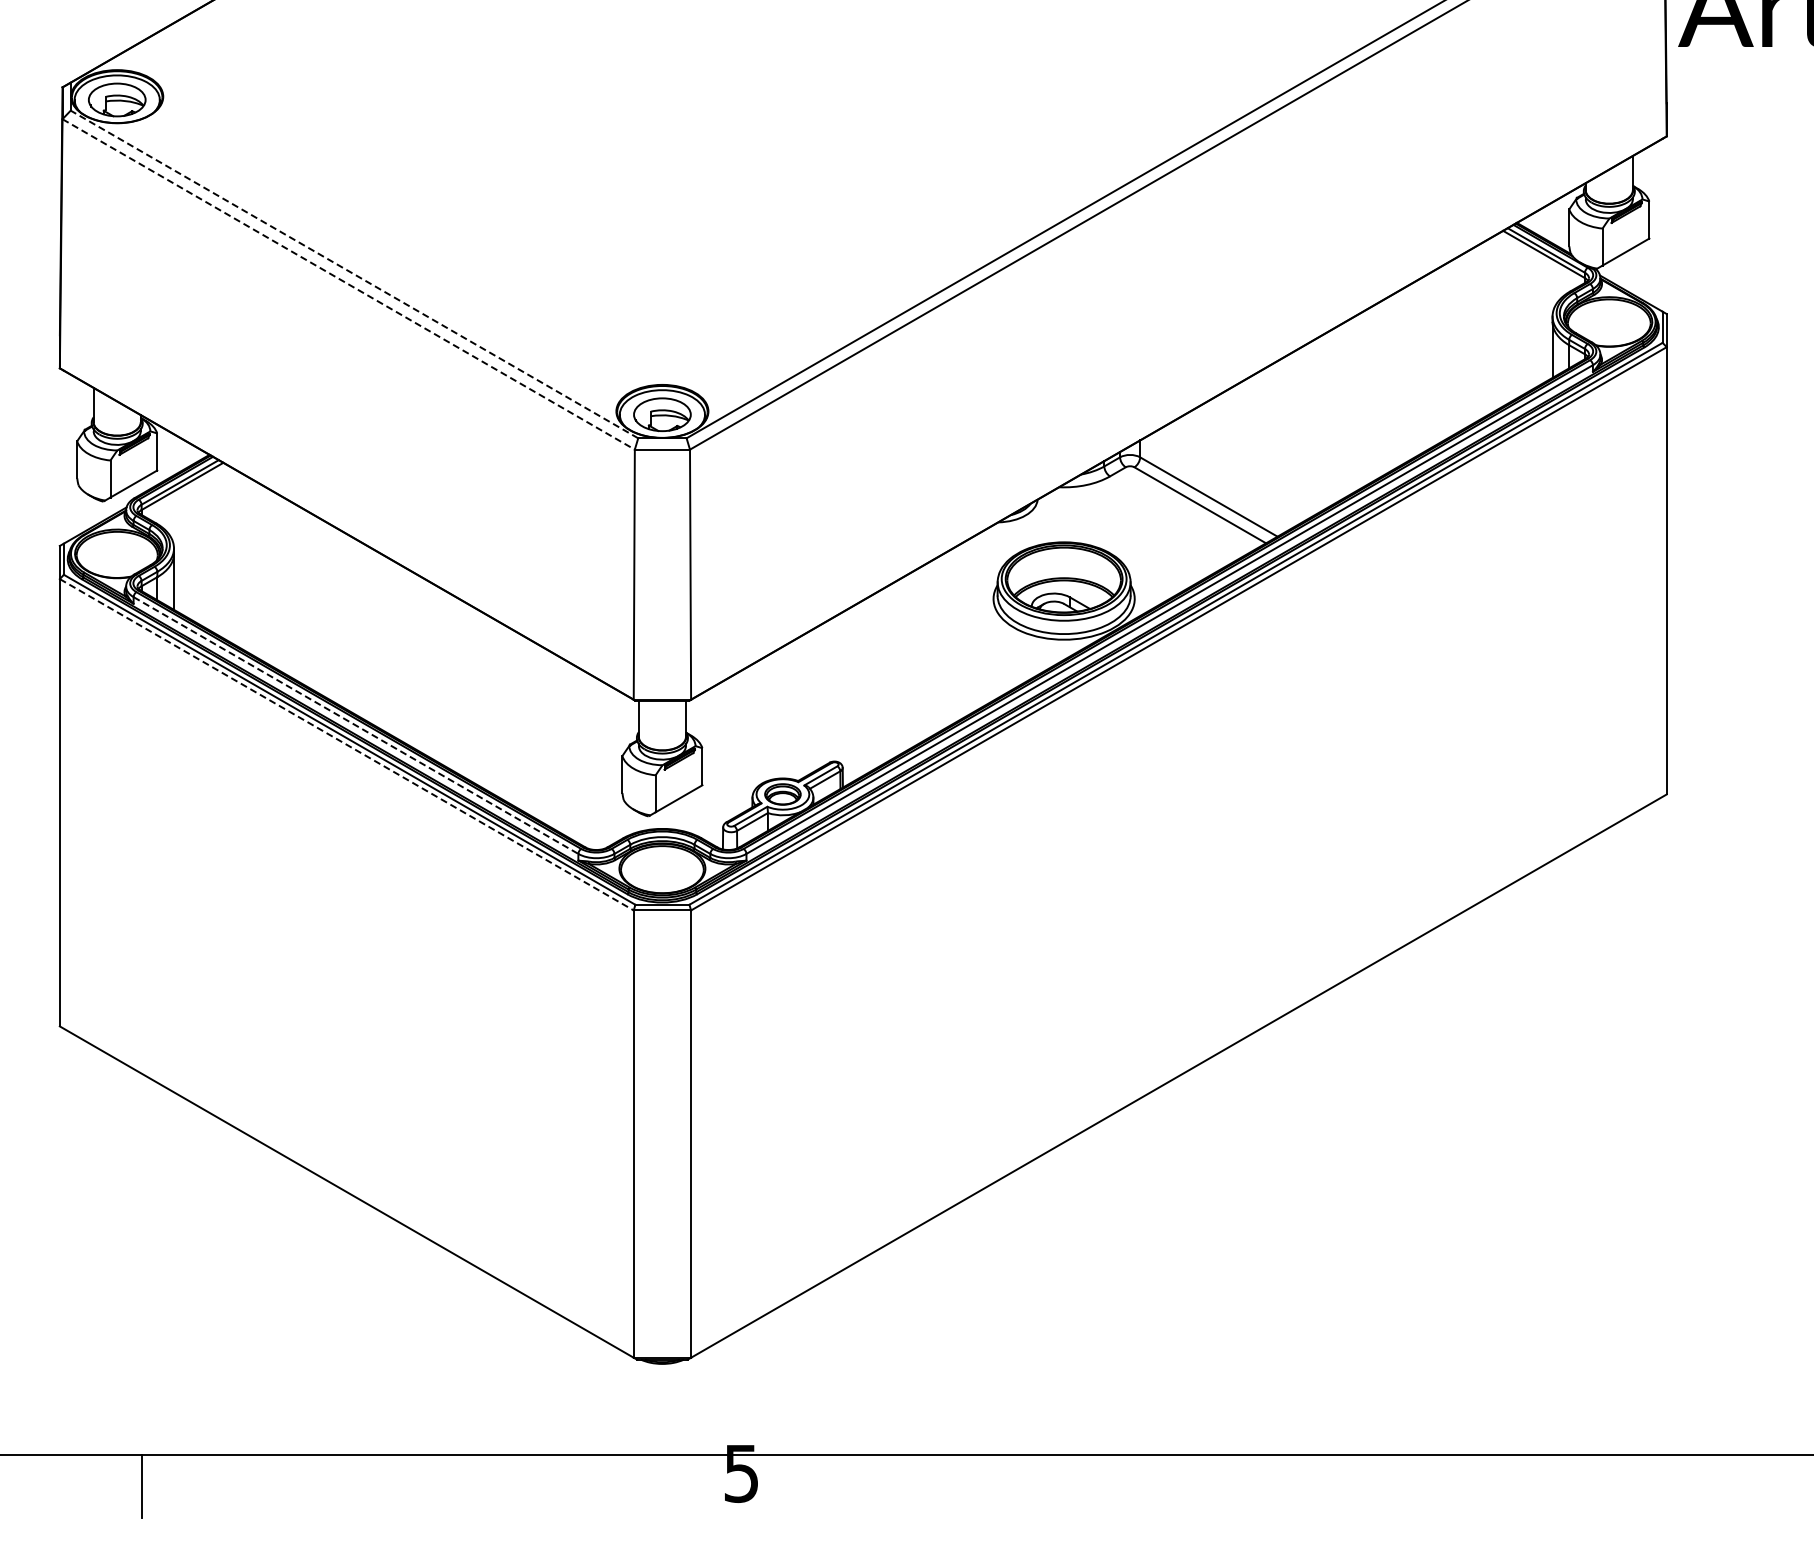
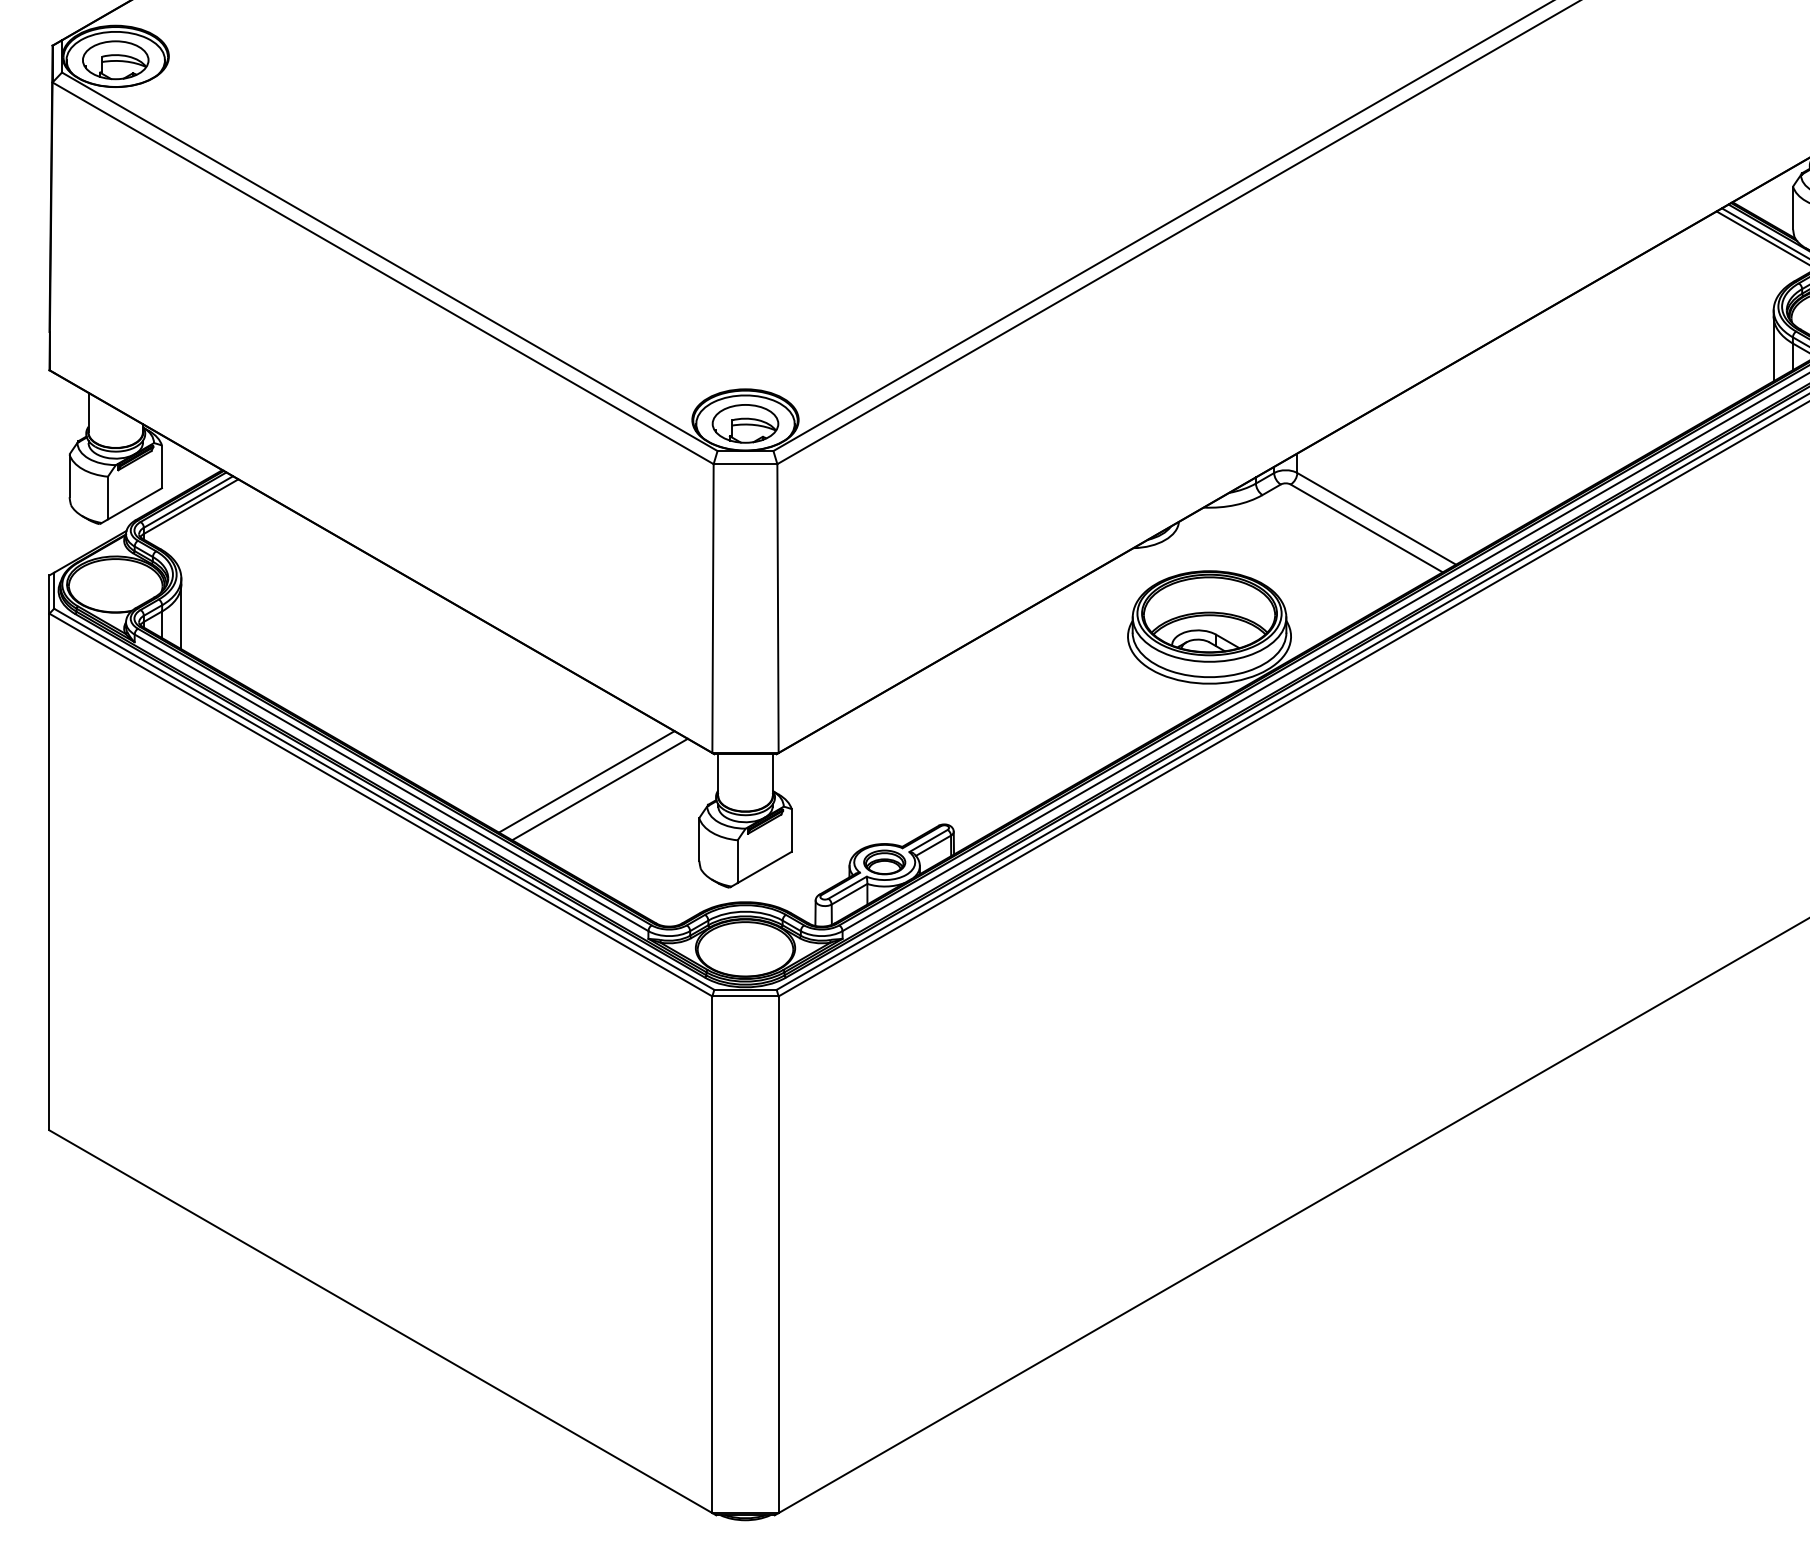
line: (354, 274) -> (389, 261), dashed -> solid
line: (349, 284) -> (384, 273), dashed -> solid
line: (525, 724) -> (587, 781), added
line: (356, 725) -> (392, 782), dashed -> solid
line: (536, 731) -> (600, 789), added
line: (347, 745) -> (381, 805), dashed -> solid

